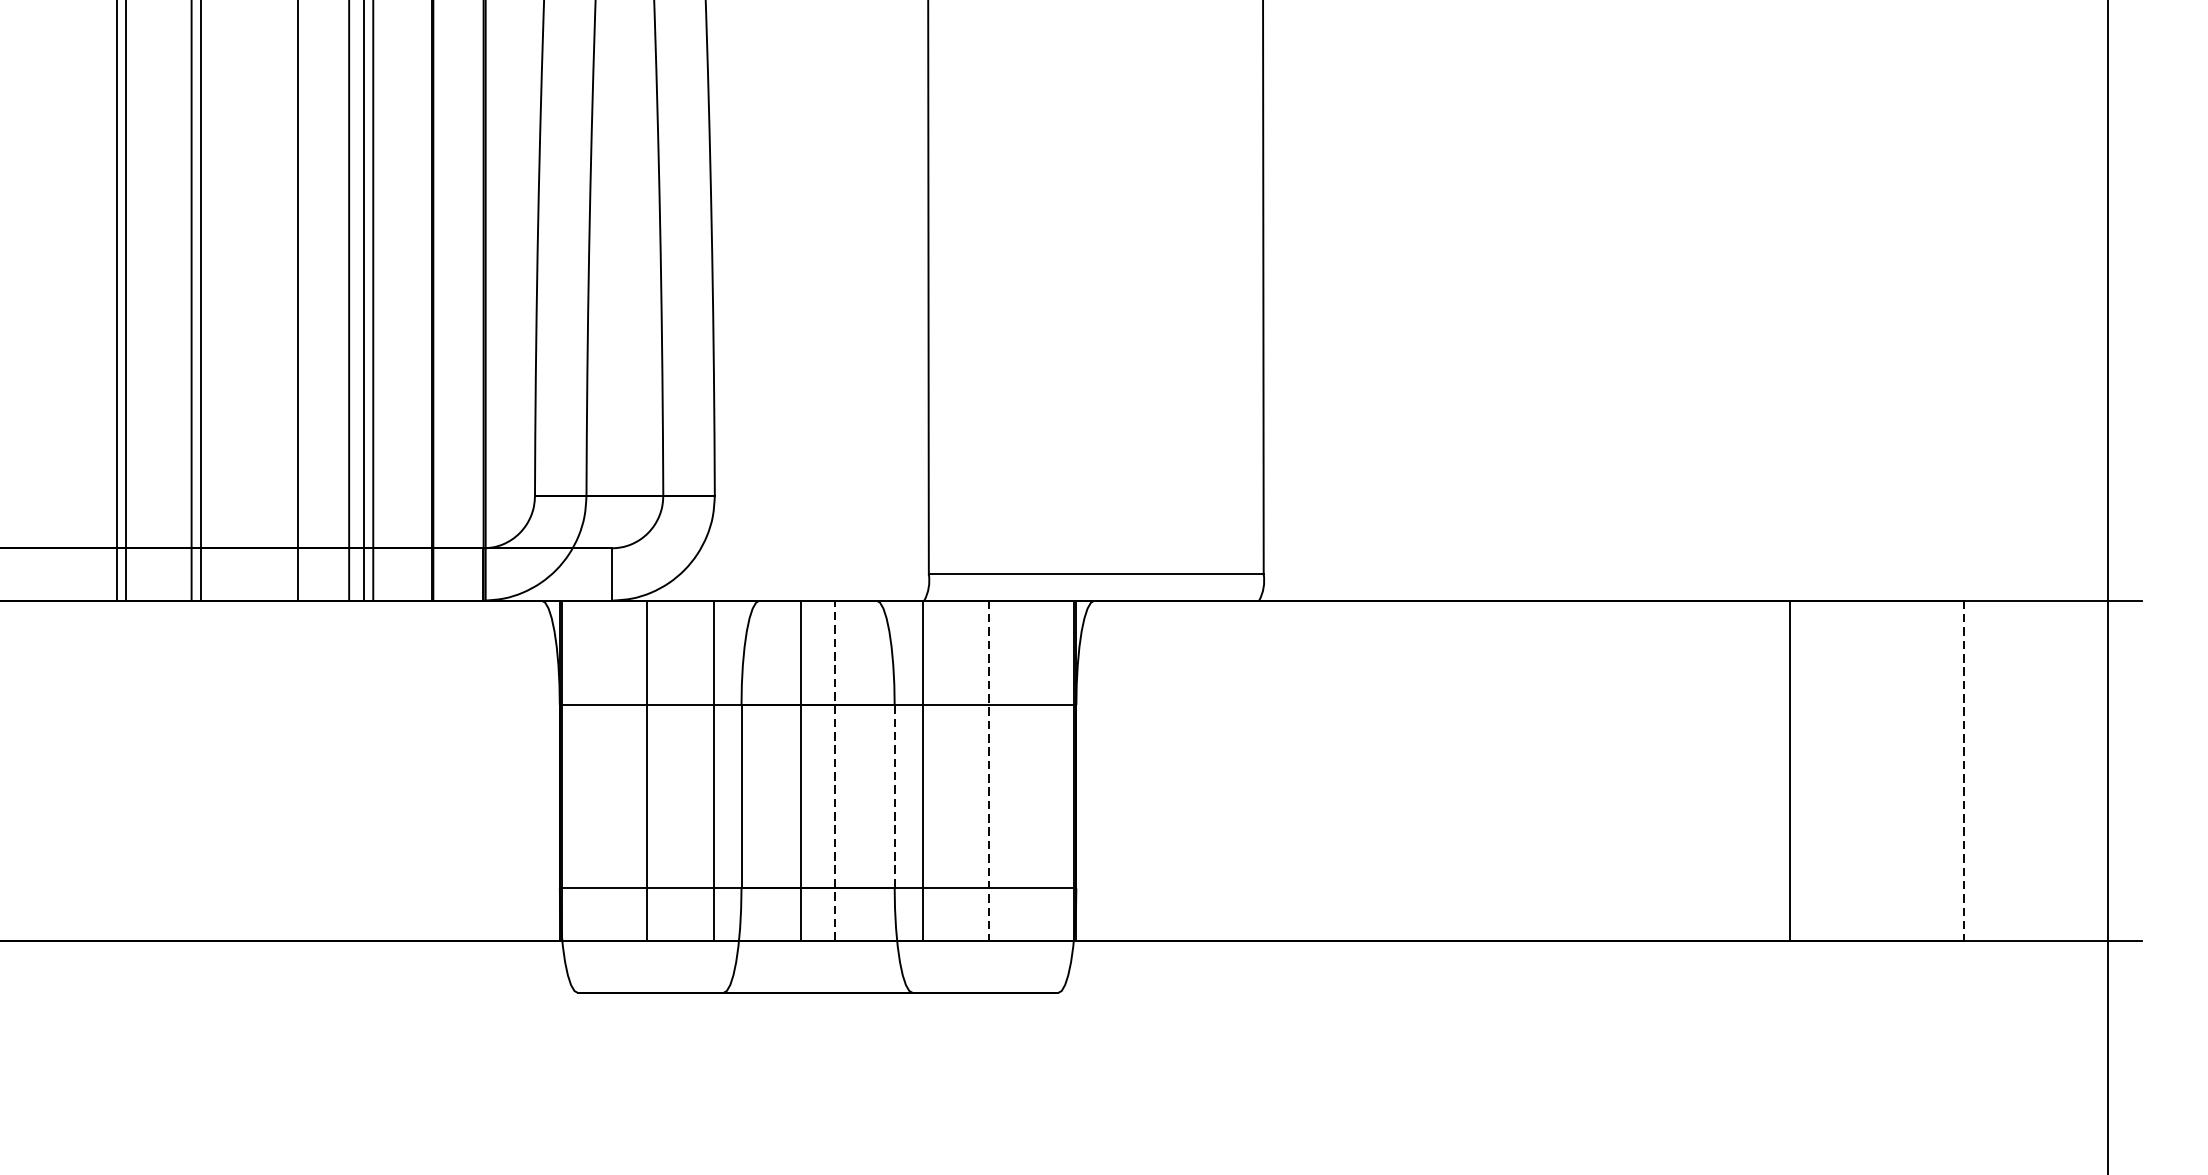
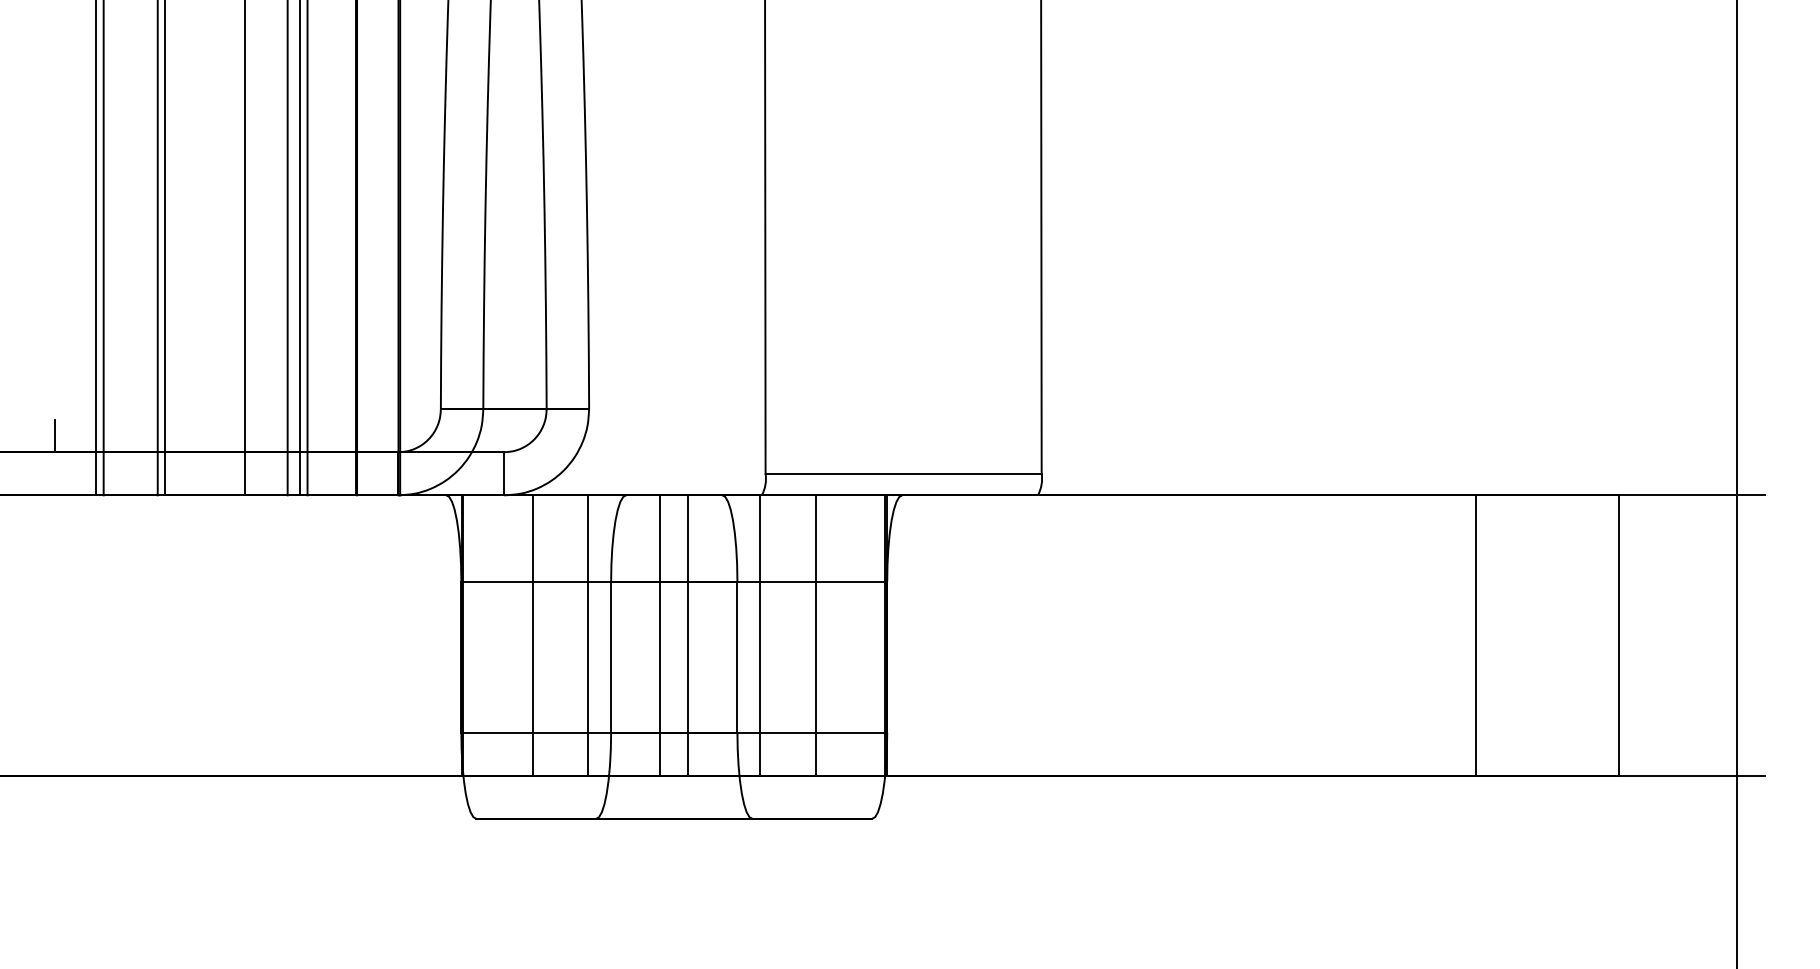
line: (66, 528) -> (54, 435), added
line: (835, 770) -> (688, 635), dashed -> solid
line: (989, 771) -> (815, 636), dashed -> solid
line: (1964, 771) -> (1619, 636), dashed -> solid
line: (894, 797) -> (737, 657), dashed -> solid

